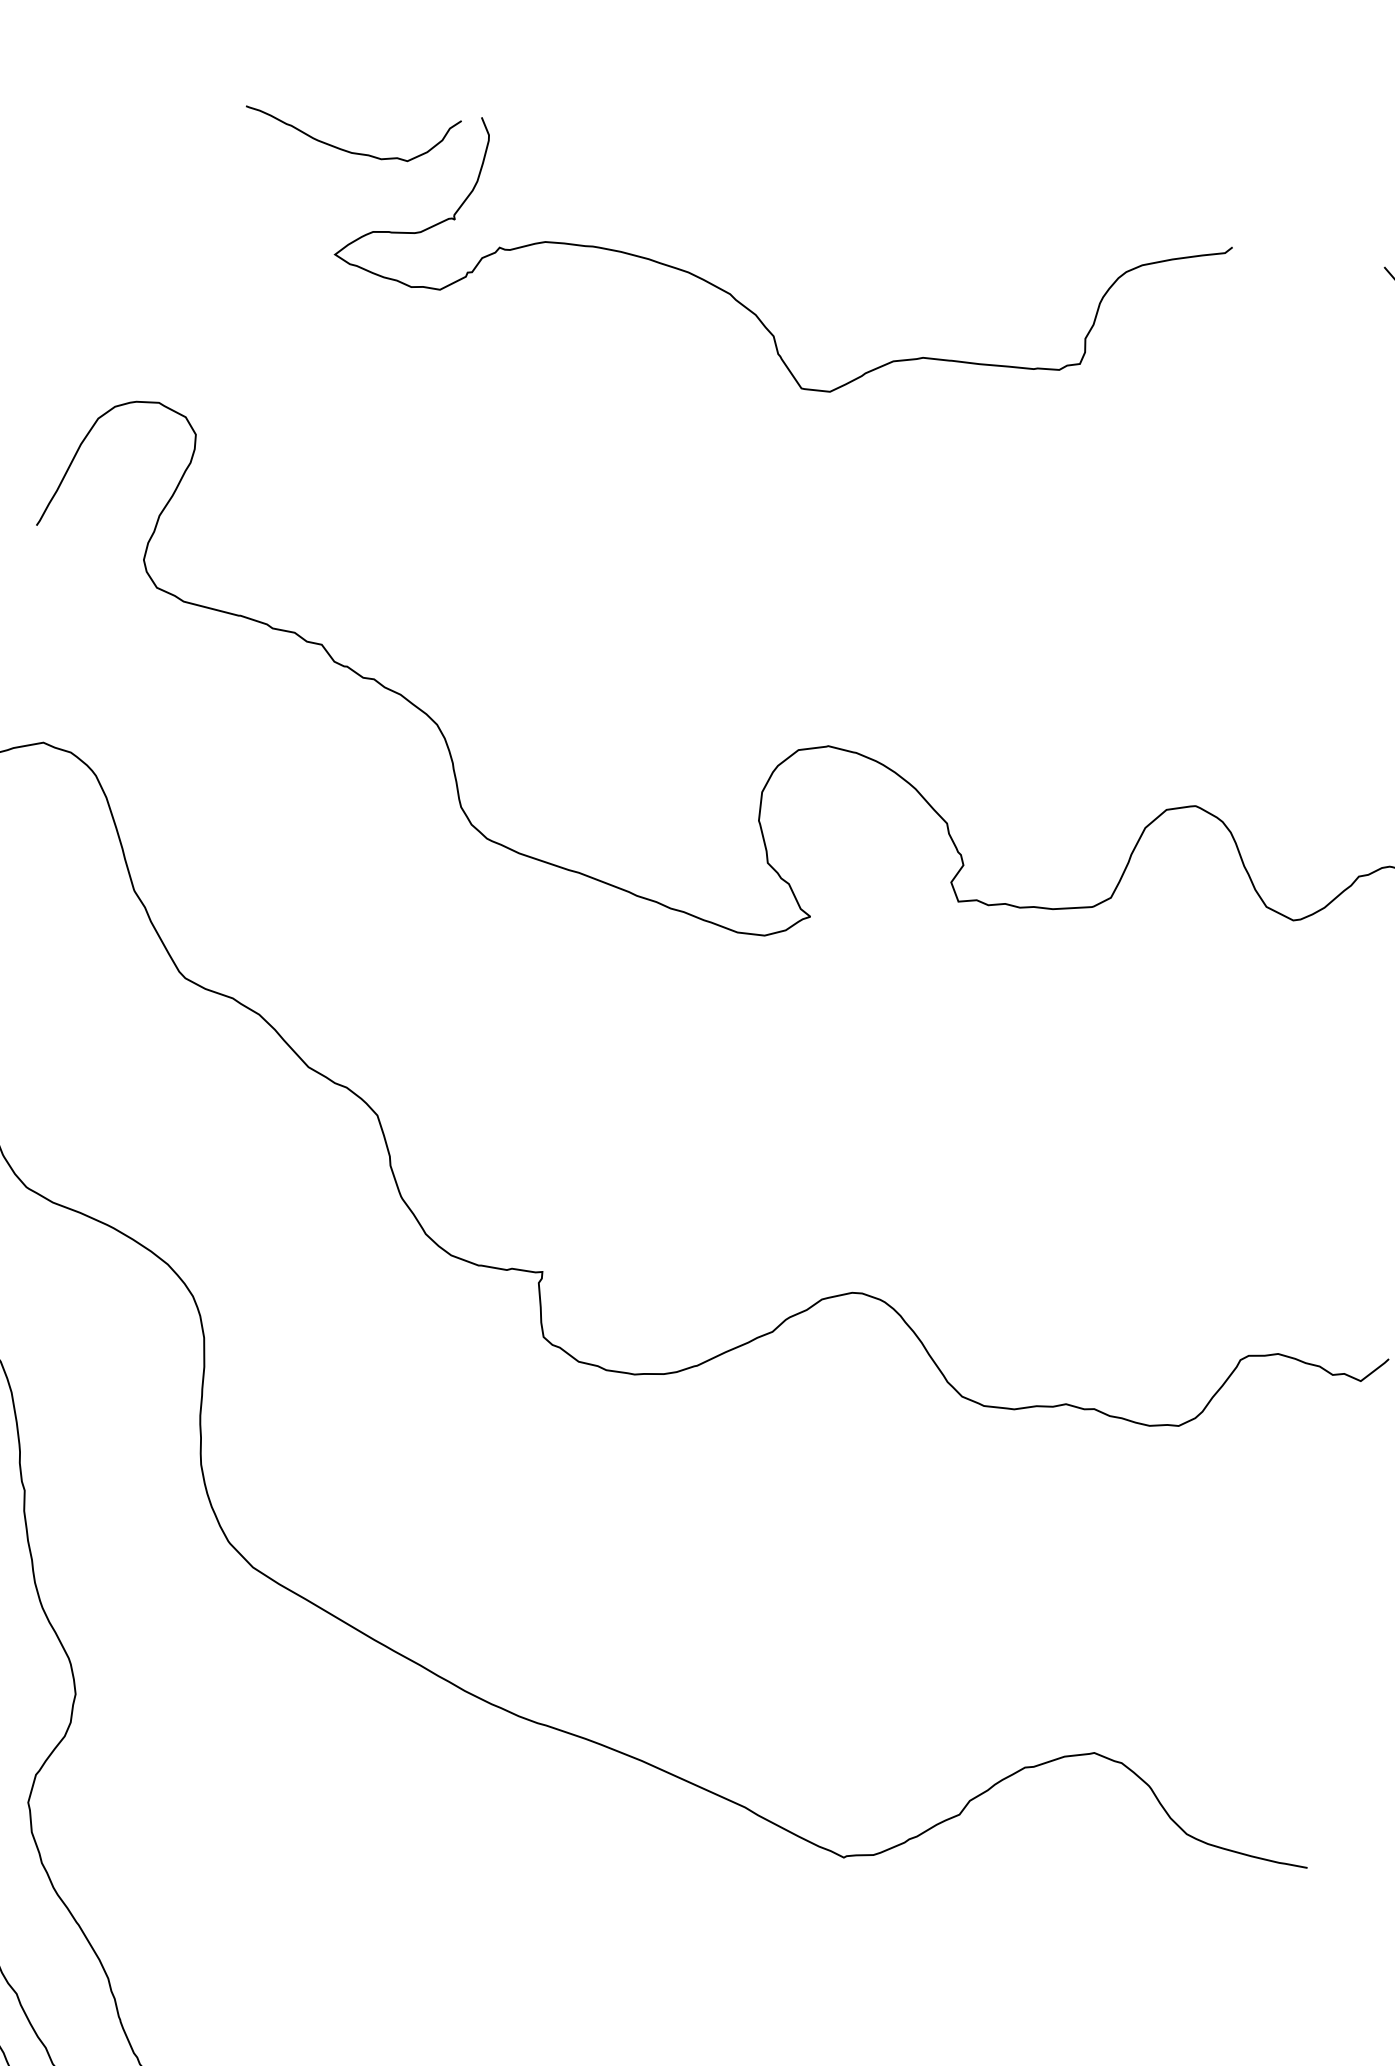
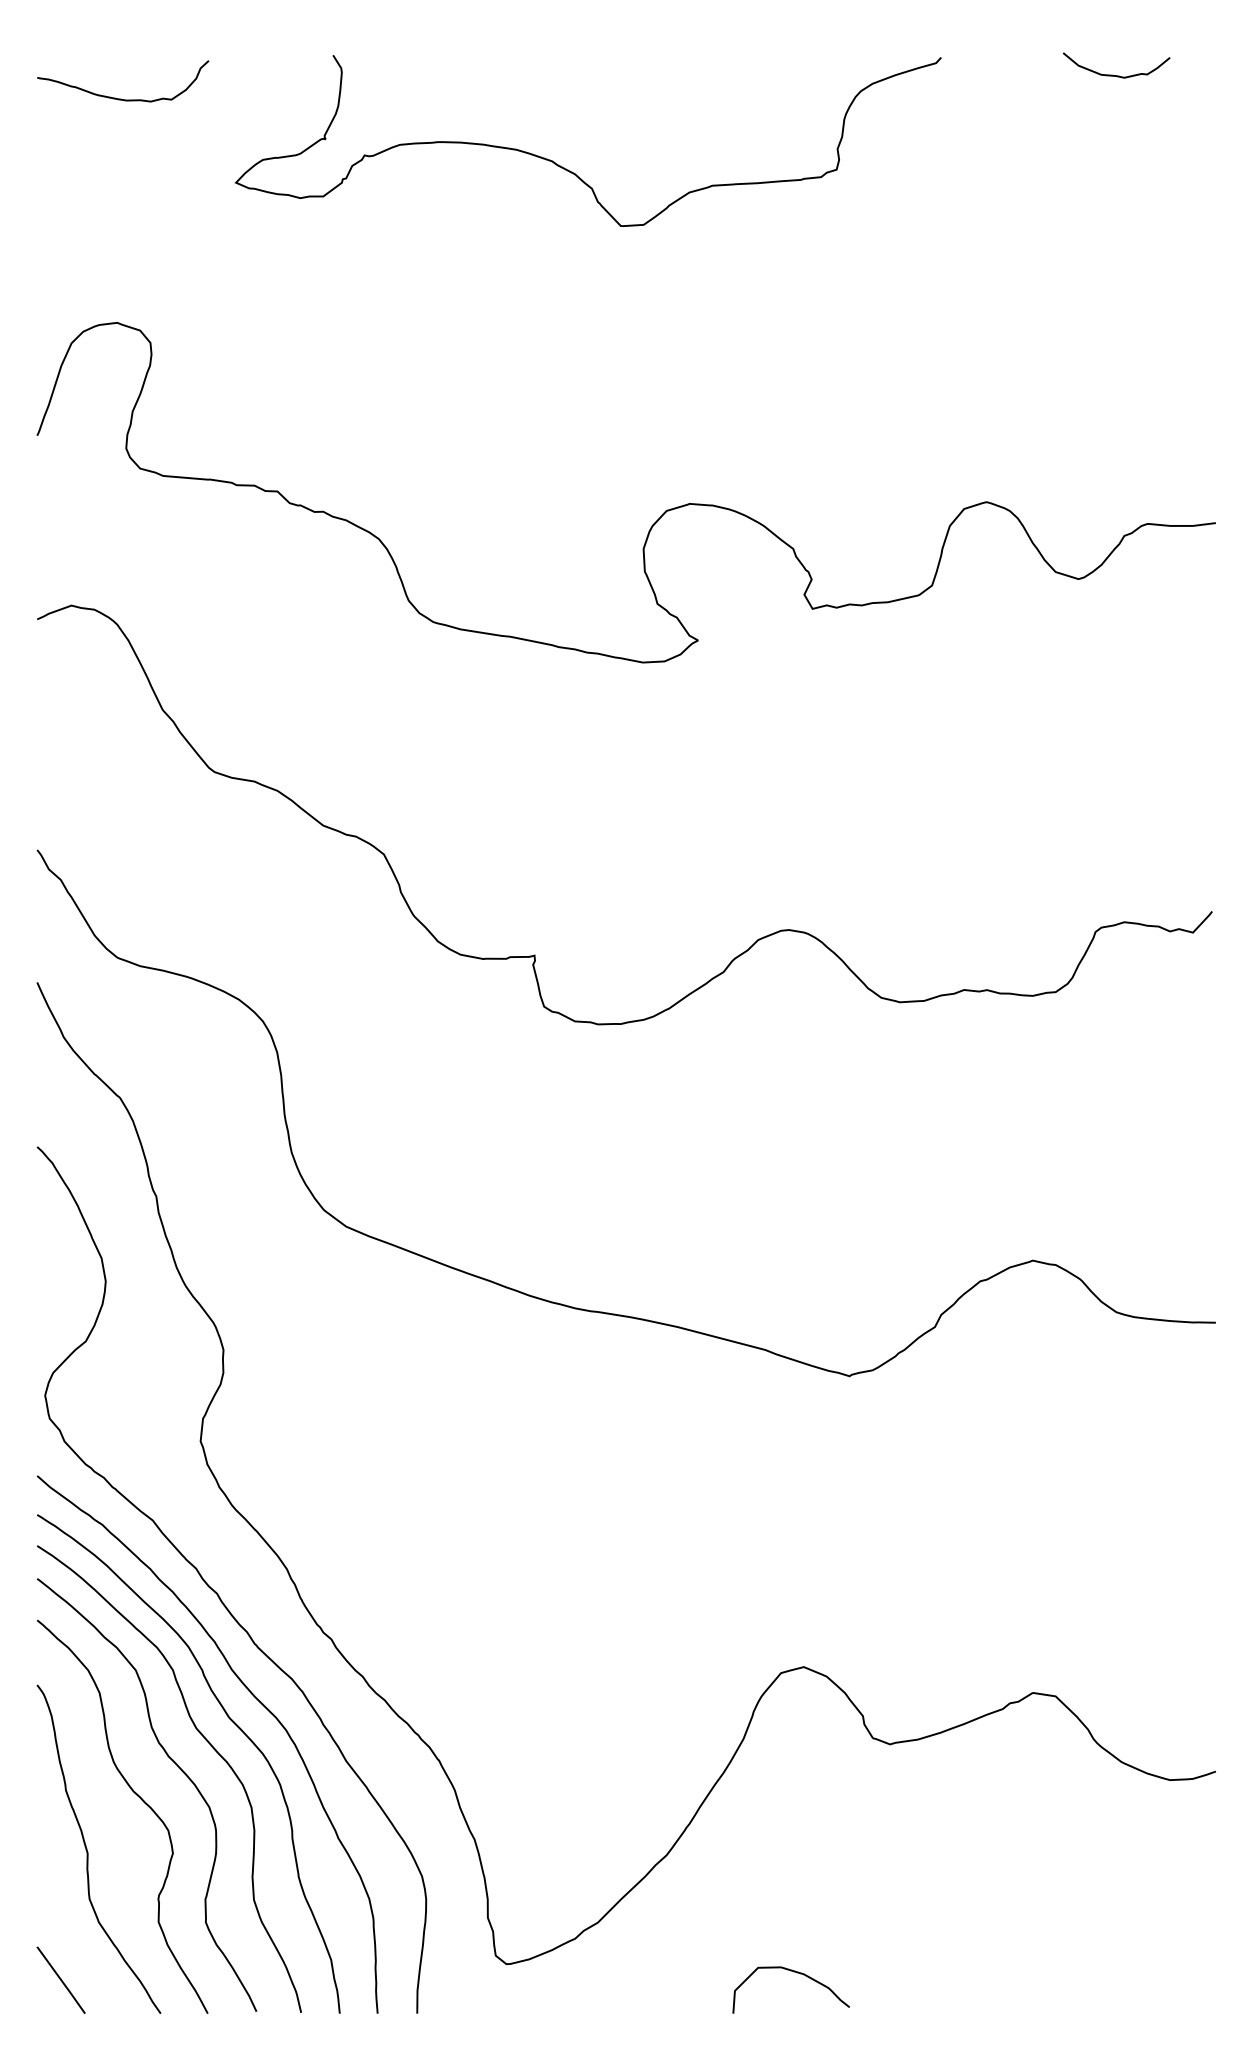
curve: (345, 149) -> (121, 98), moved

